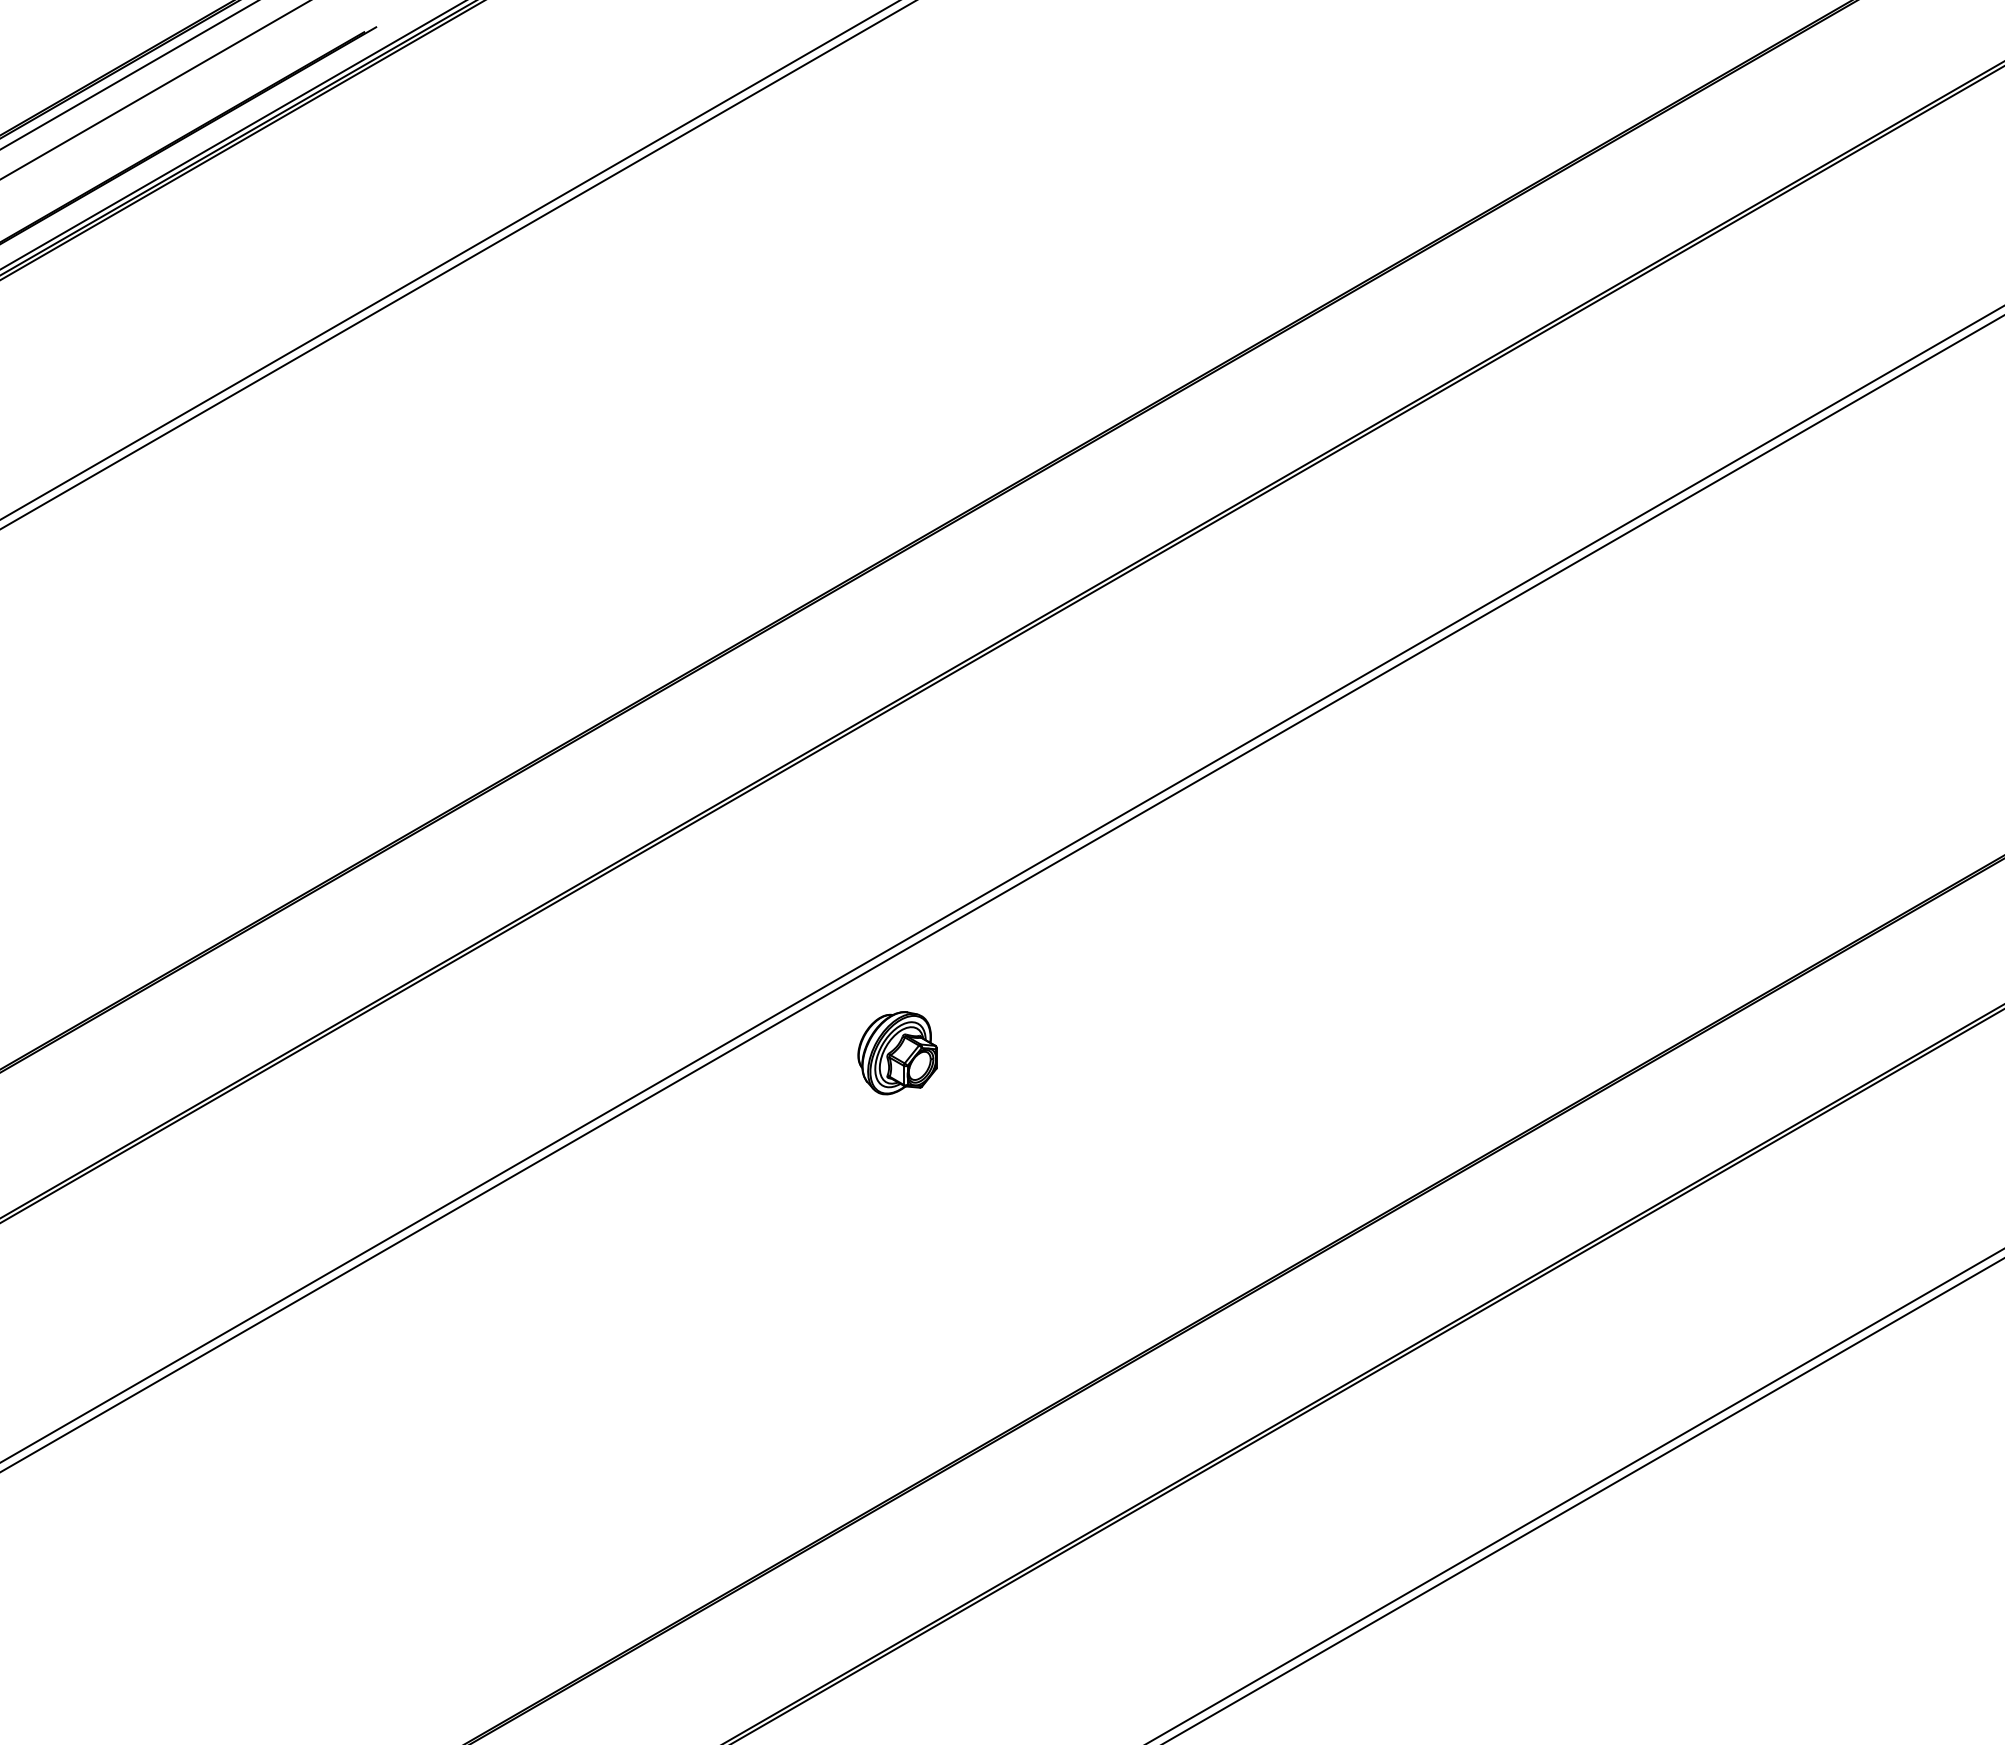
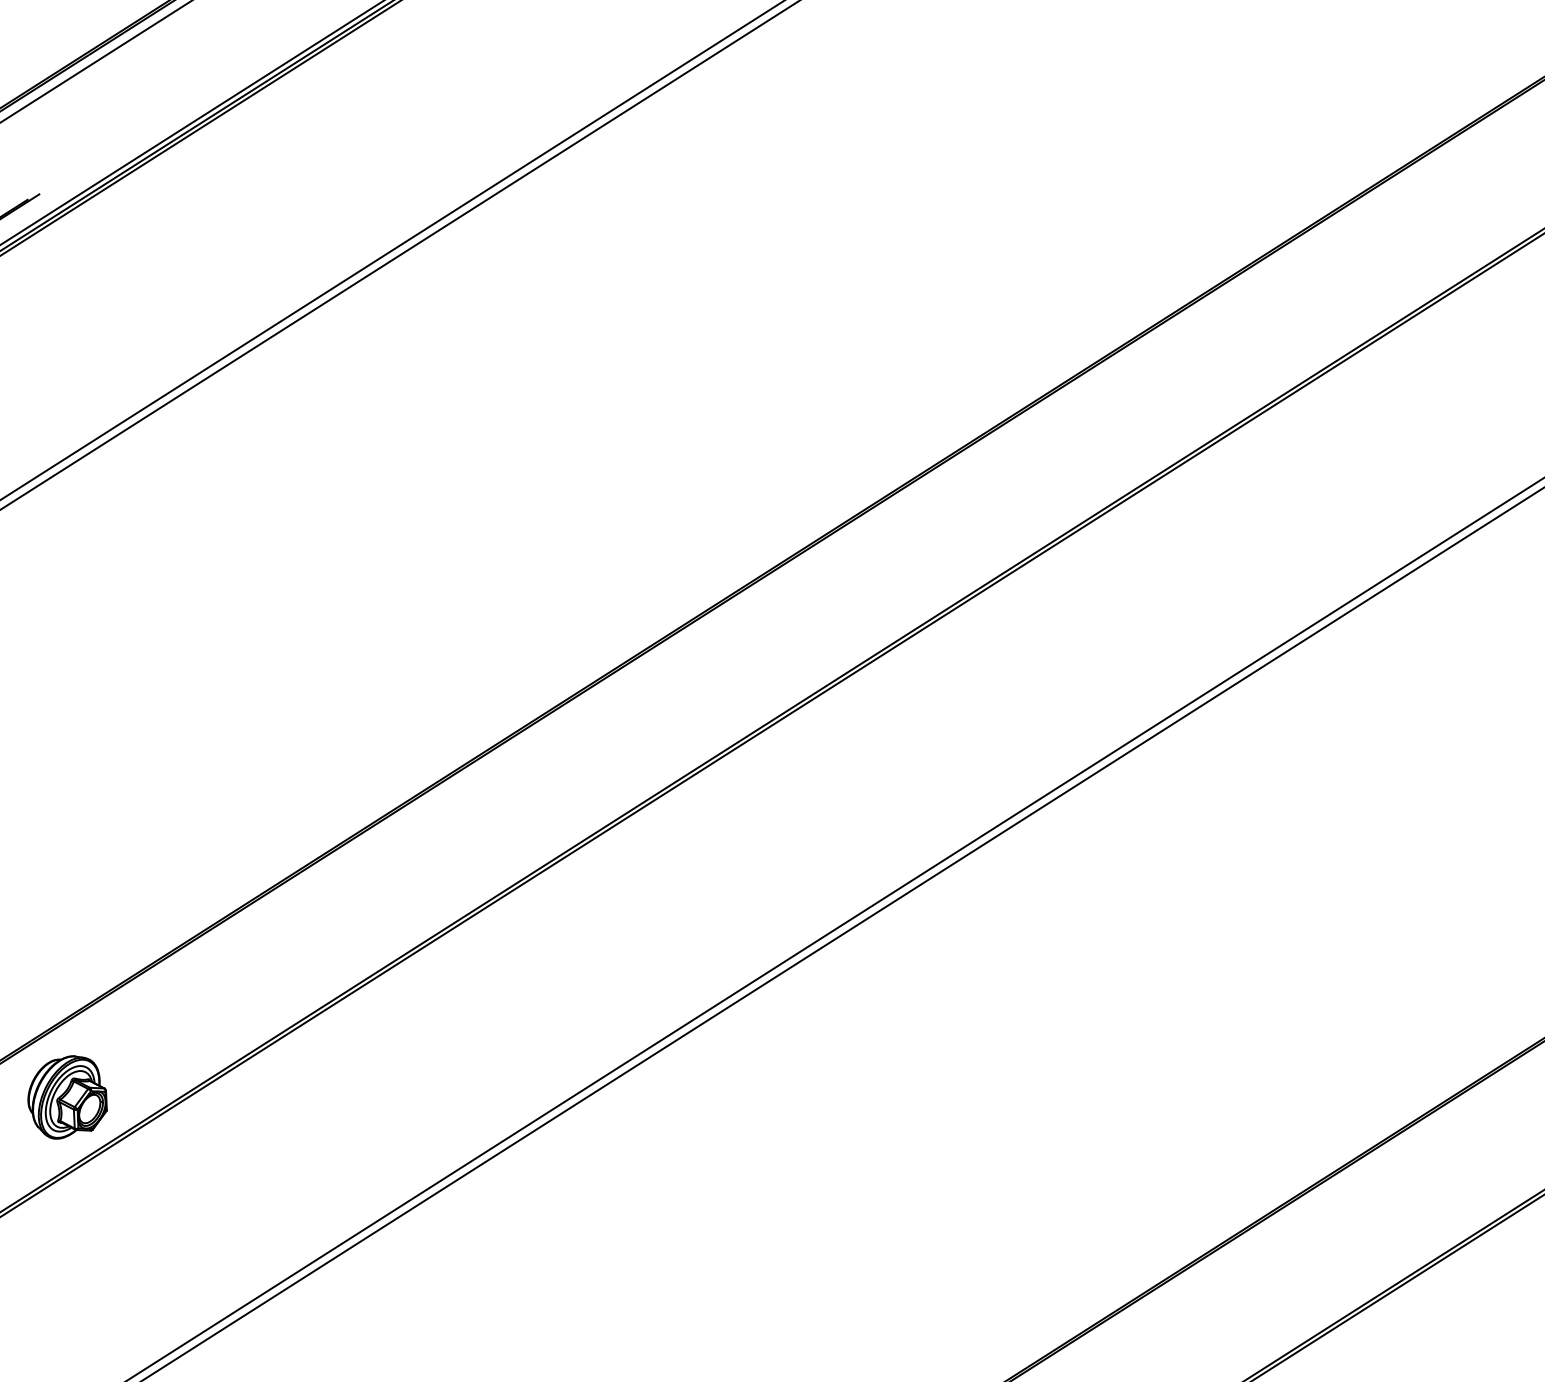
part: (897, 1053) -> (67, 1097), moved

